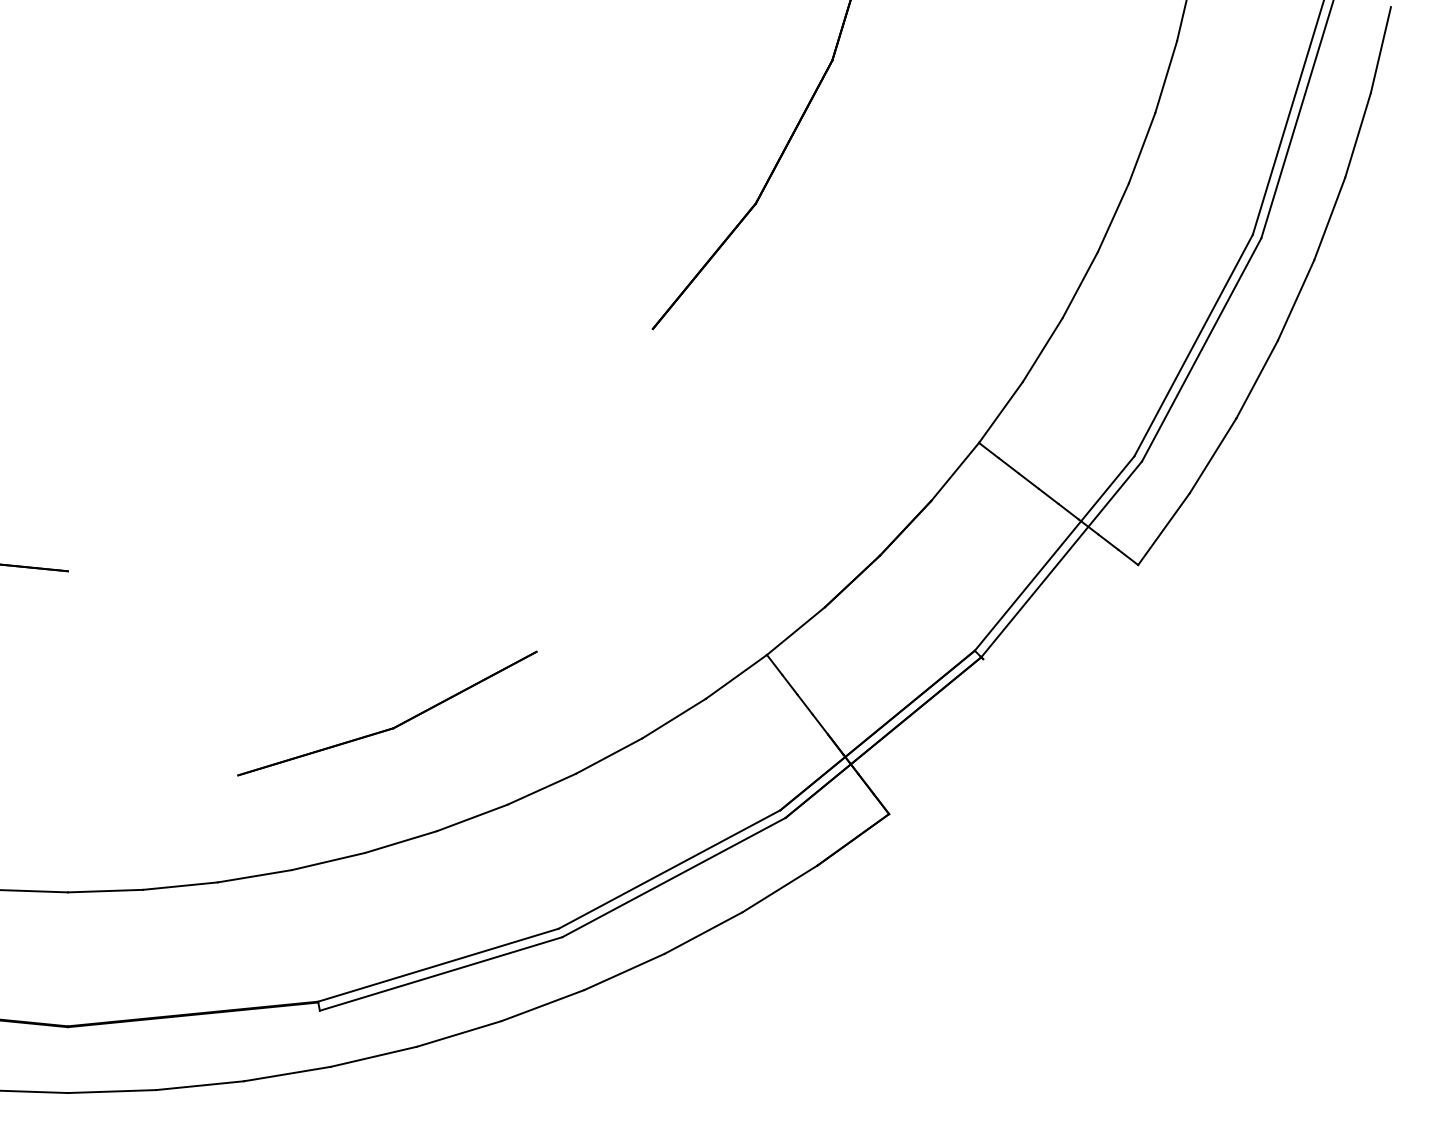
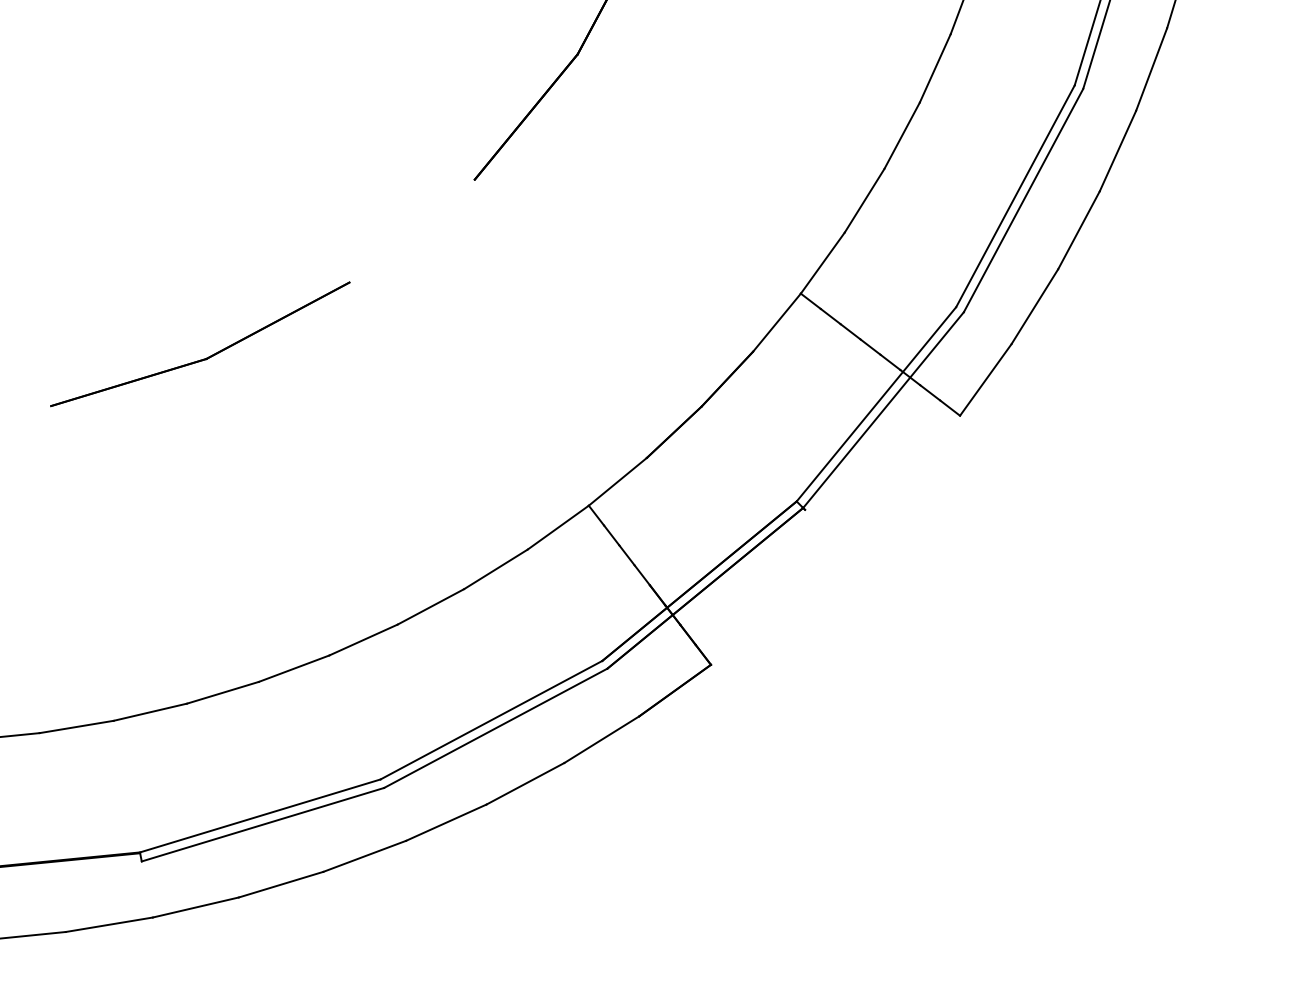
part: (391, 727) -> (204, 358), moved

